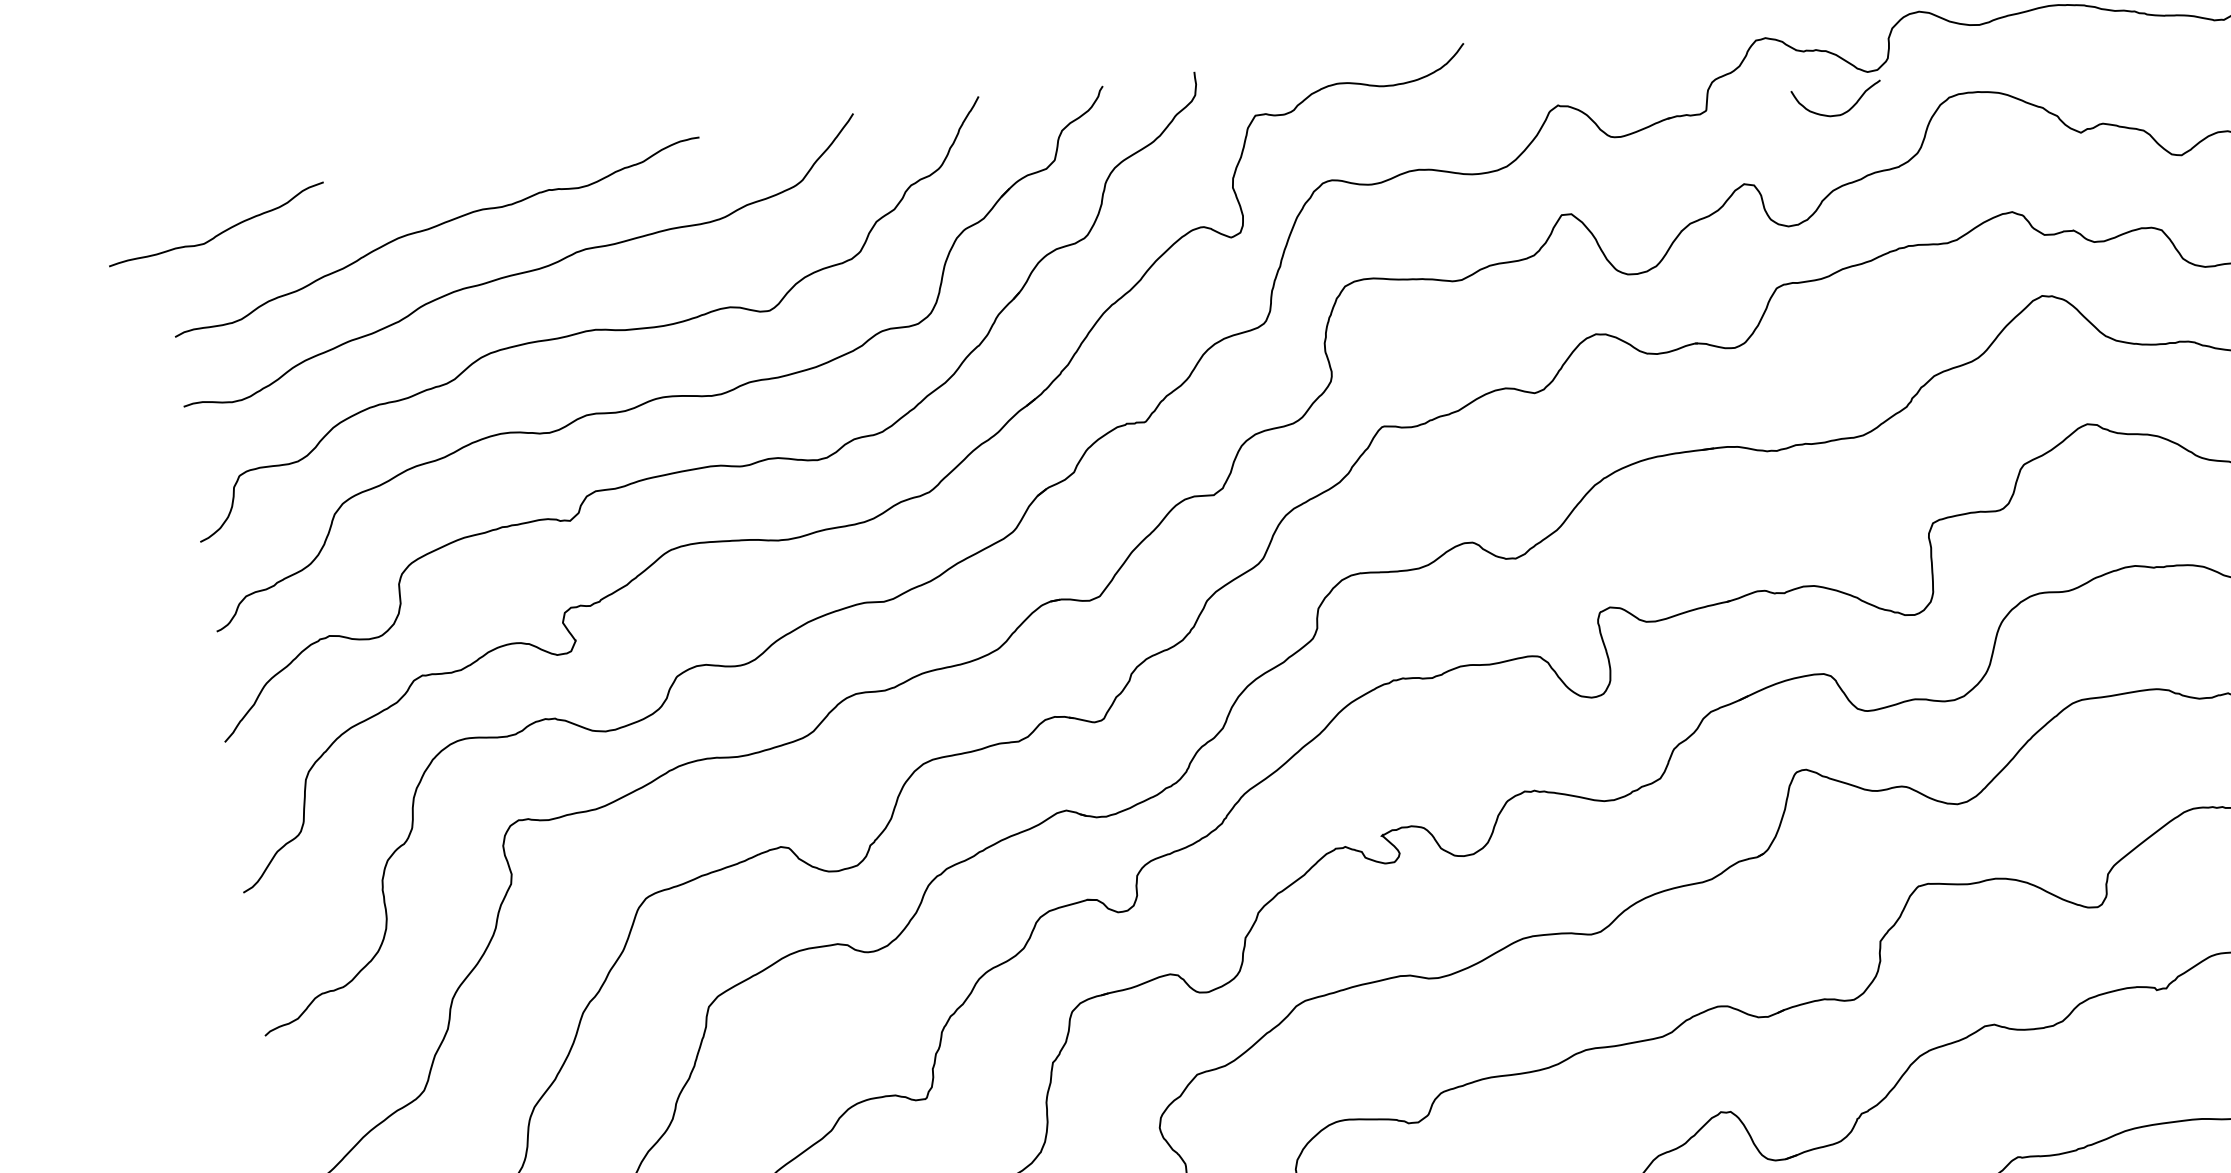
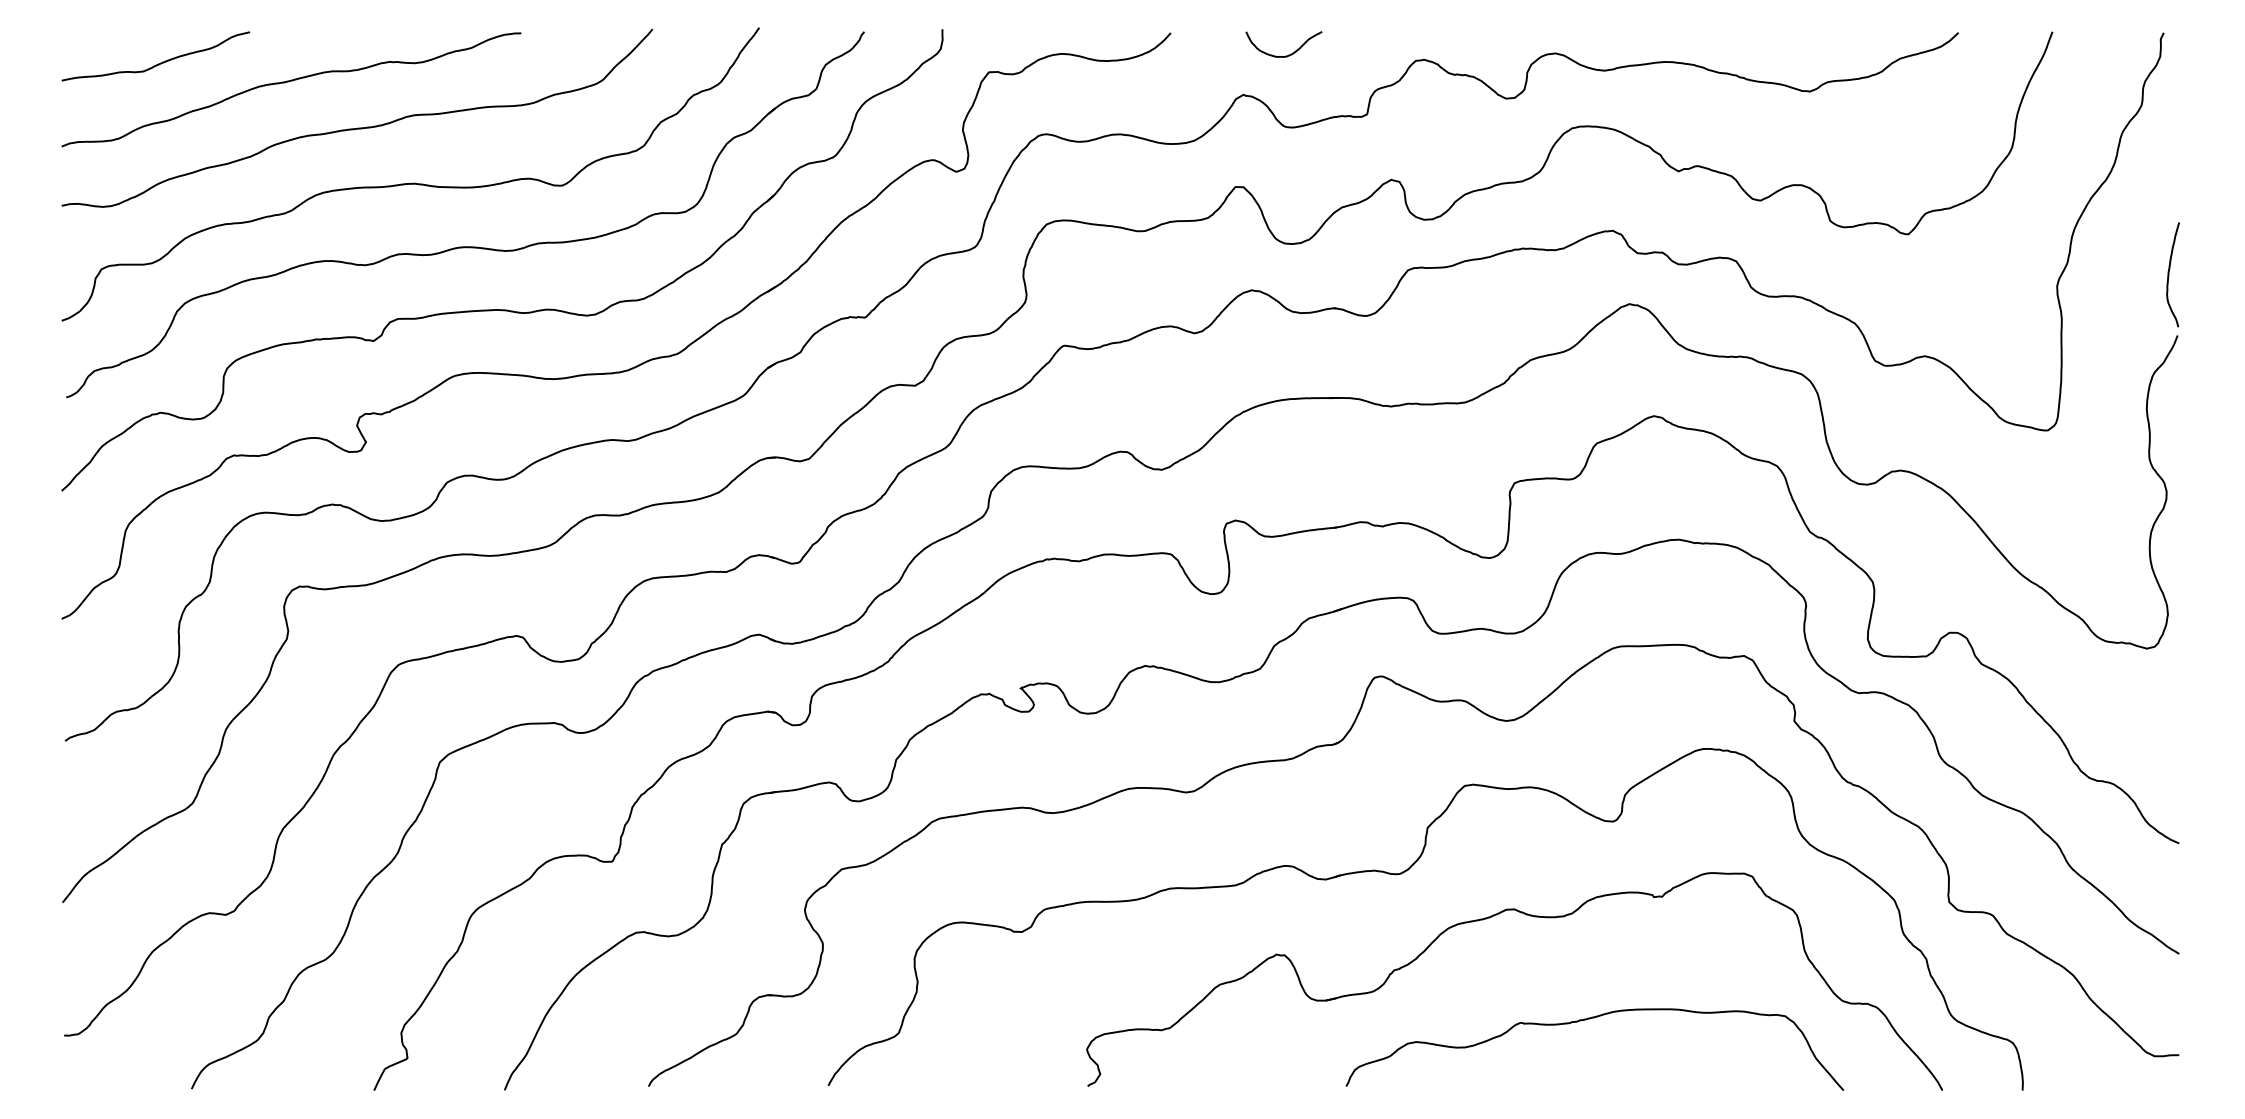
curve: (1844, 111) -> (1288, 54), moved
curve: (220, 232) -> (158, 63), moved

